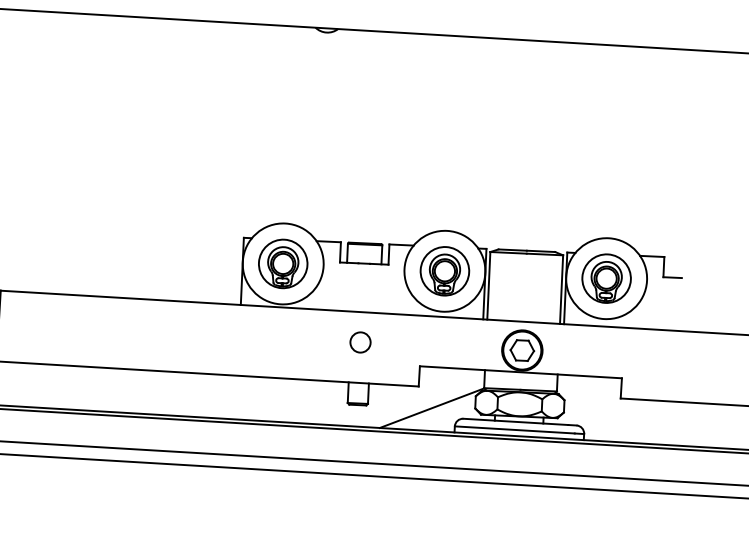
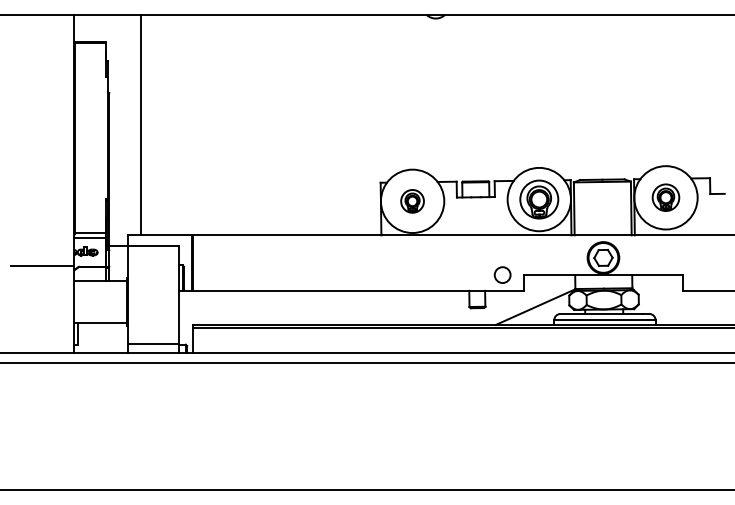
part: (283, 264) -> (412, 201), size x0.6
part: (606, 278) -> (665, 197), size x0.7
circle: (360, 341) -> (502, 274), moved

